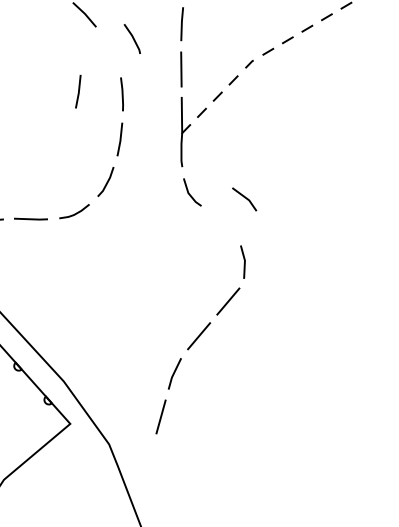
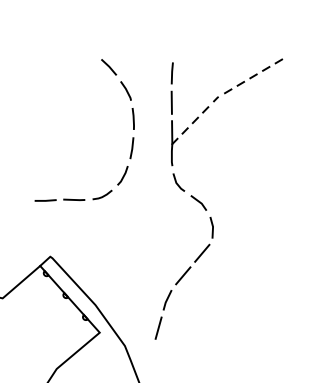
line: (131, 38) -> (125, 90), moved
line: (77, 92) -> (104, 117), removed
line: (244, 198) -> (198, 202), moved

